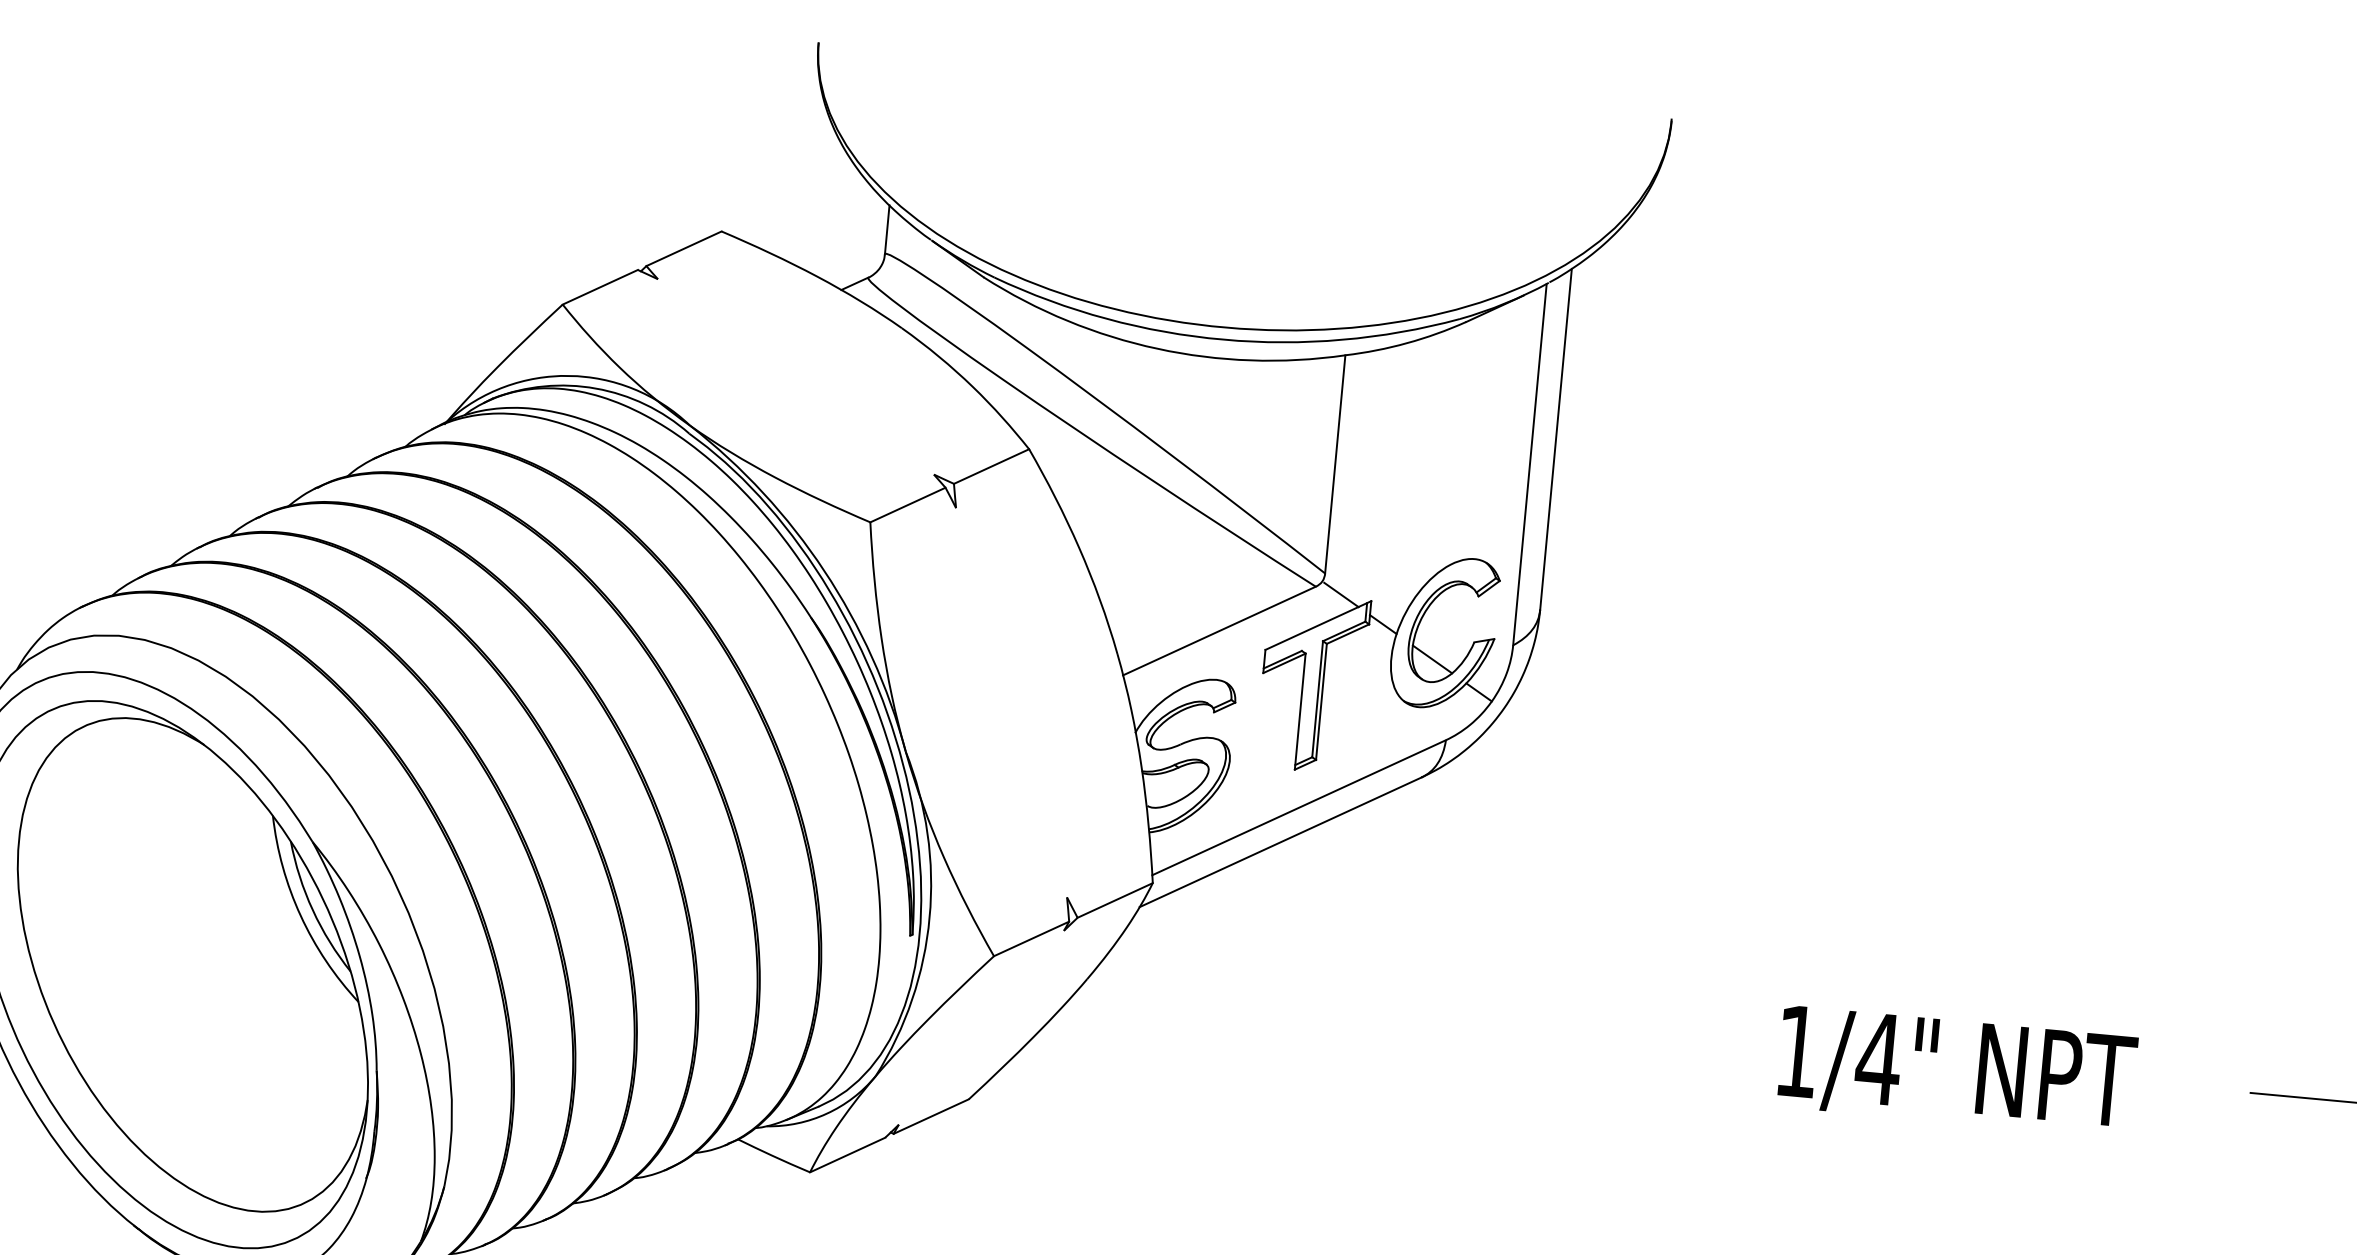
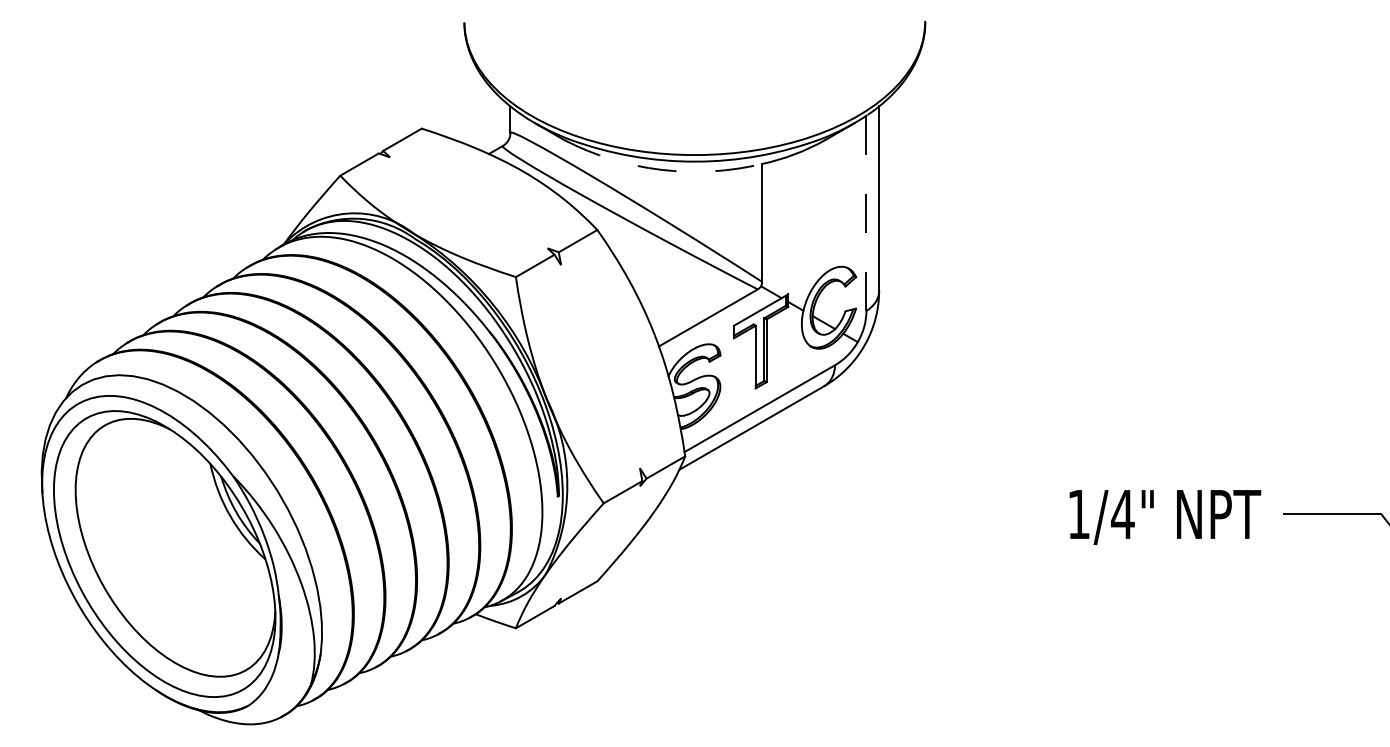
arc: (1158, 348) -> (661, 169), solid -> dashed
line: (1530, 464) -> (866, 213), solid -> dashed
text: (1957, 1071) -> (1165, 517), moved

